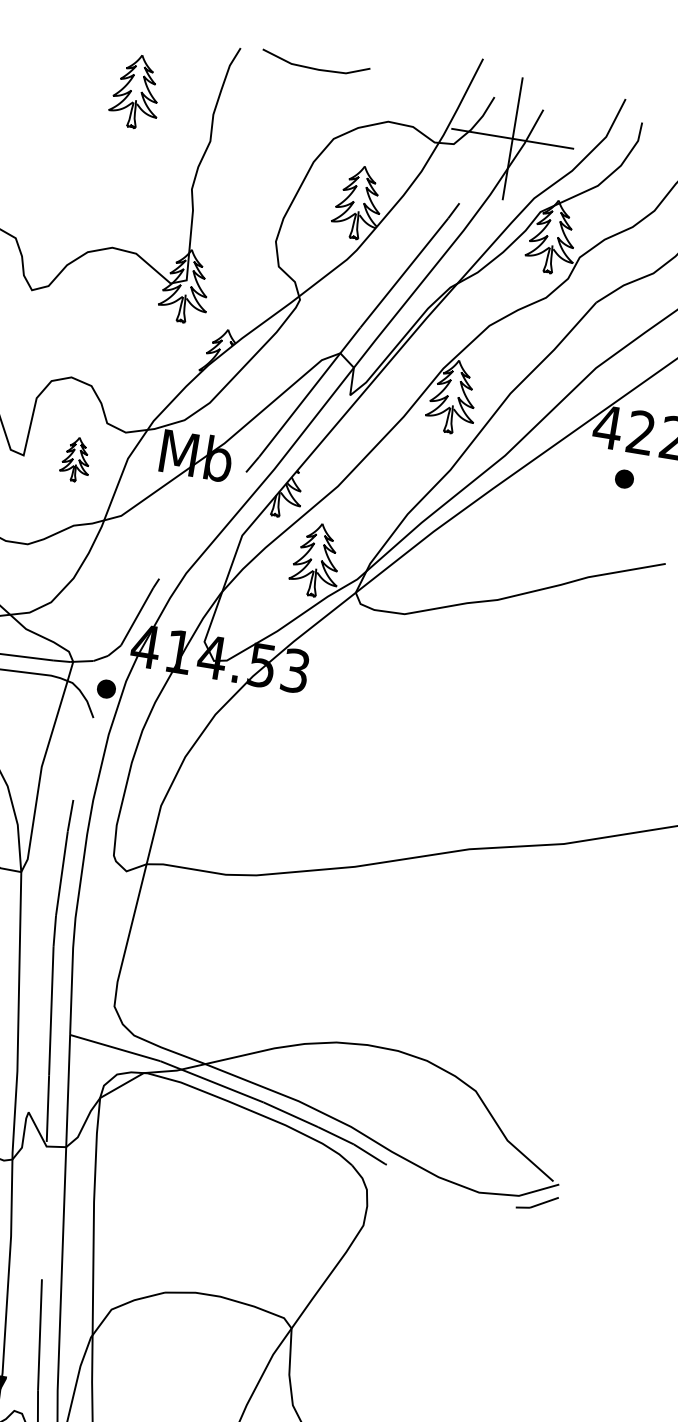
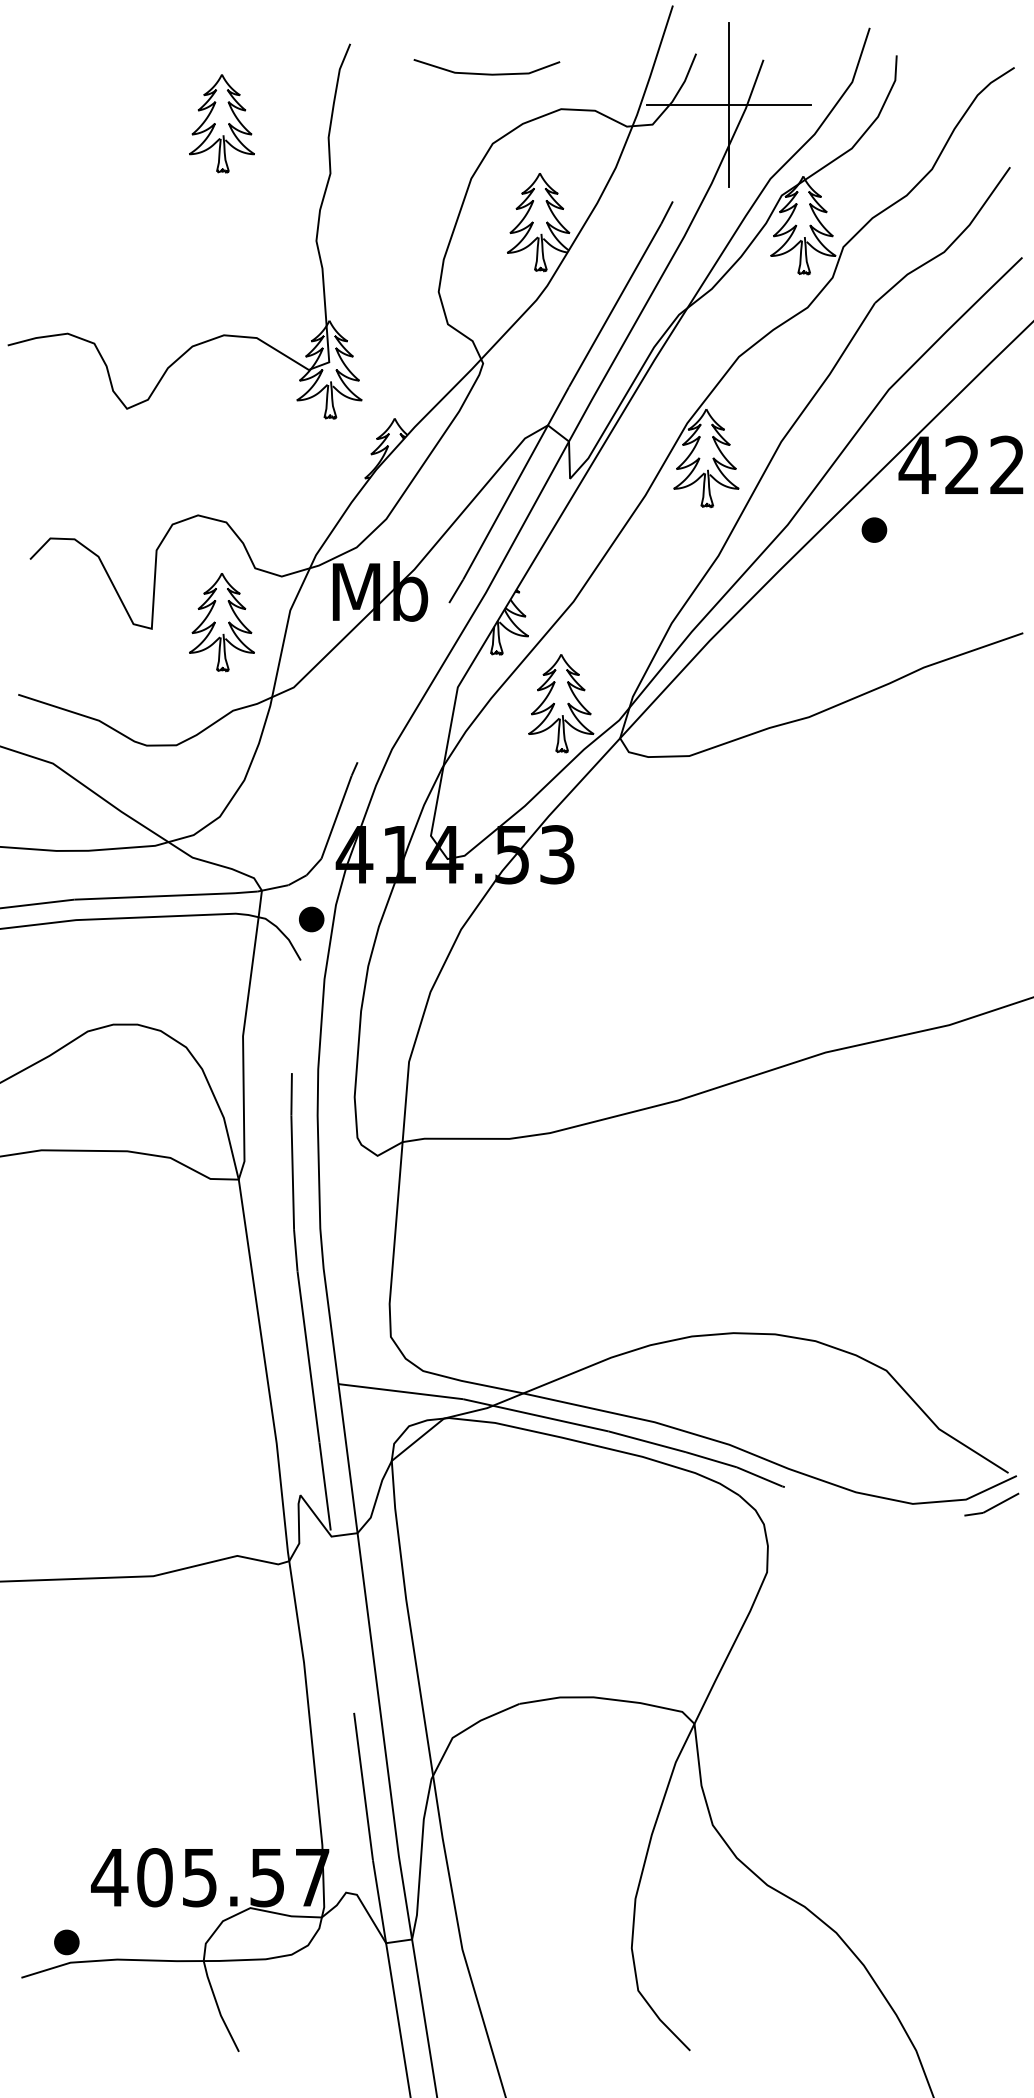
line: (314, 68) -> (486, 73), moved
part: (75, 459) -> (221, 622), size x1.67
part: (624, 478) -> (874, 529), moved

